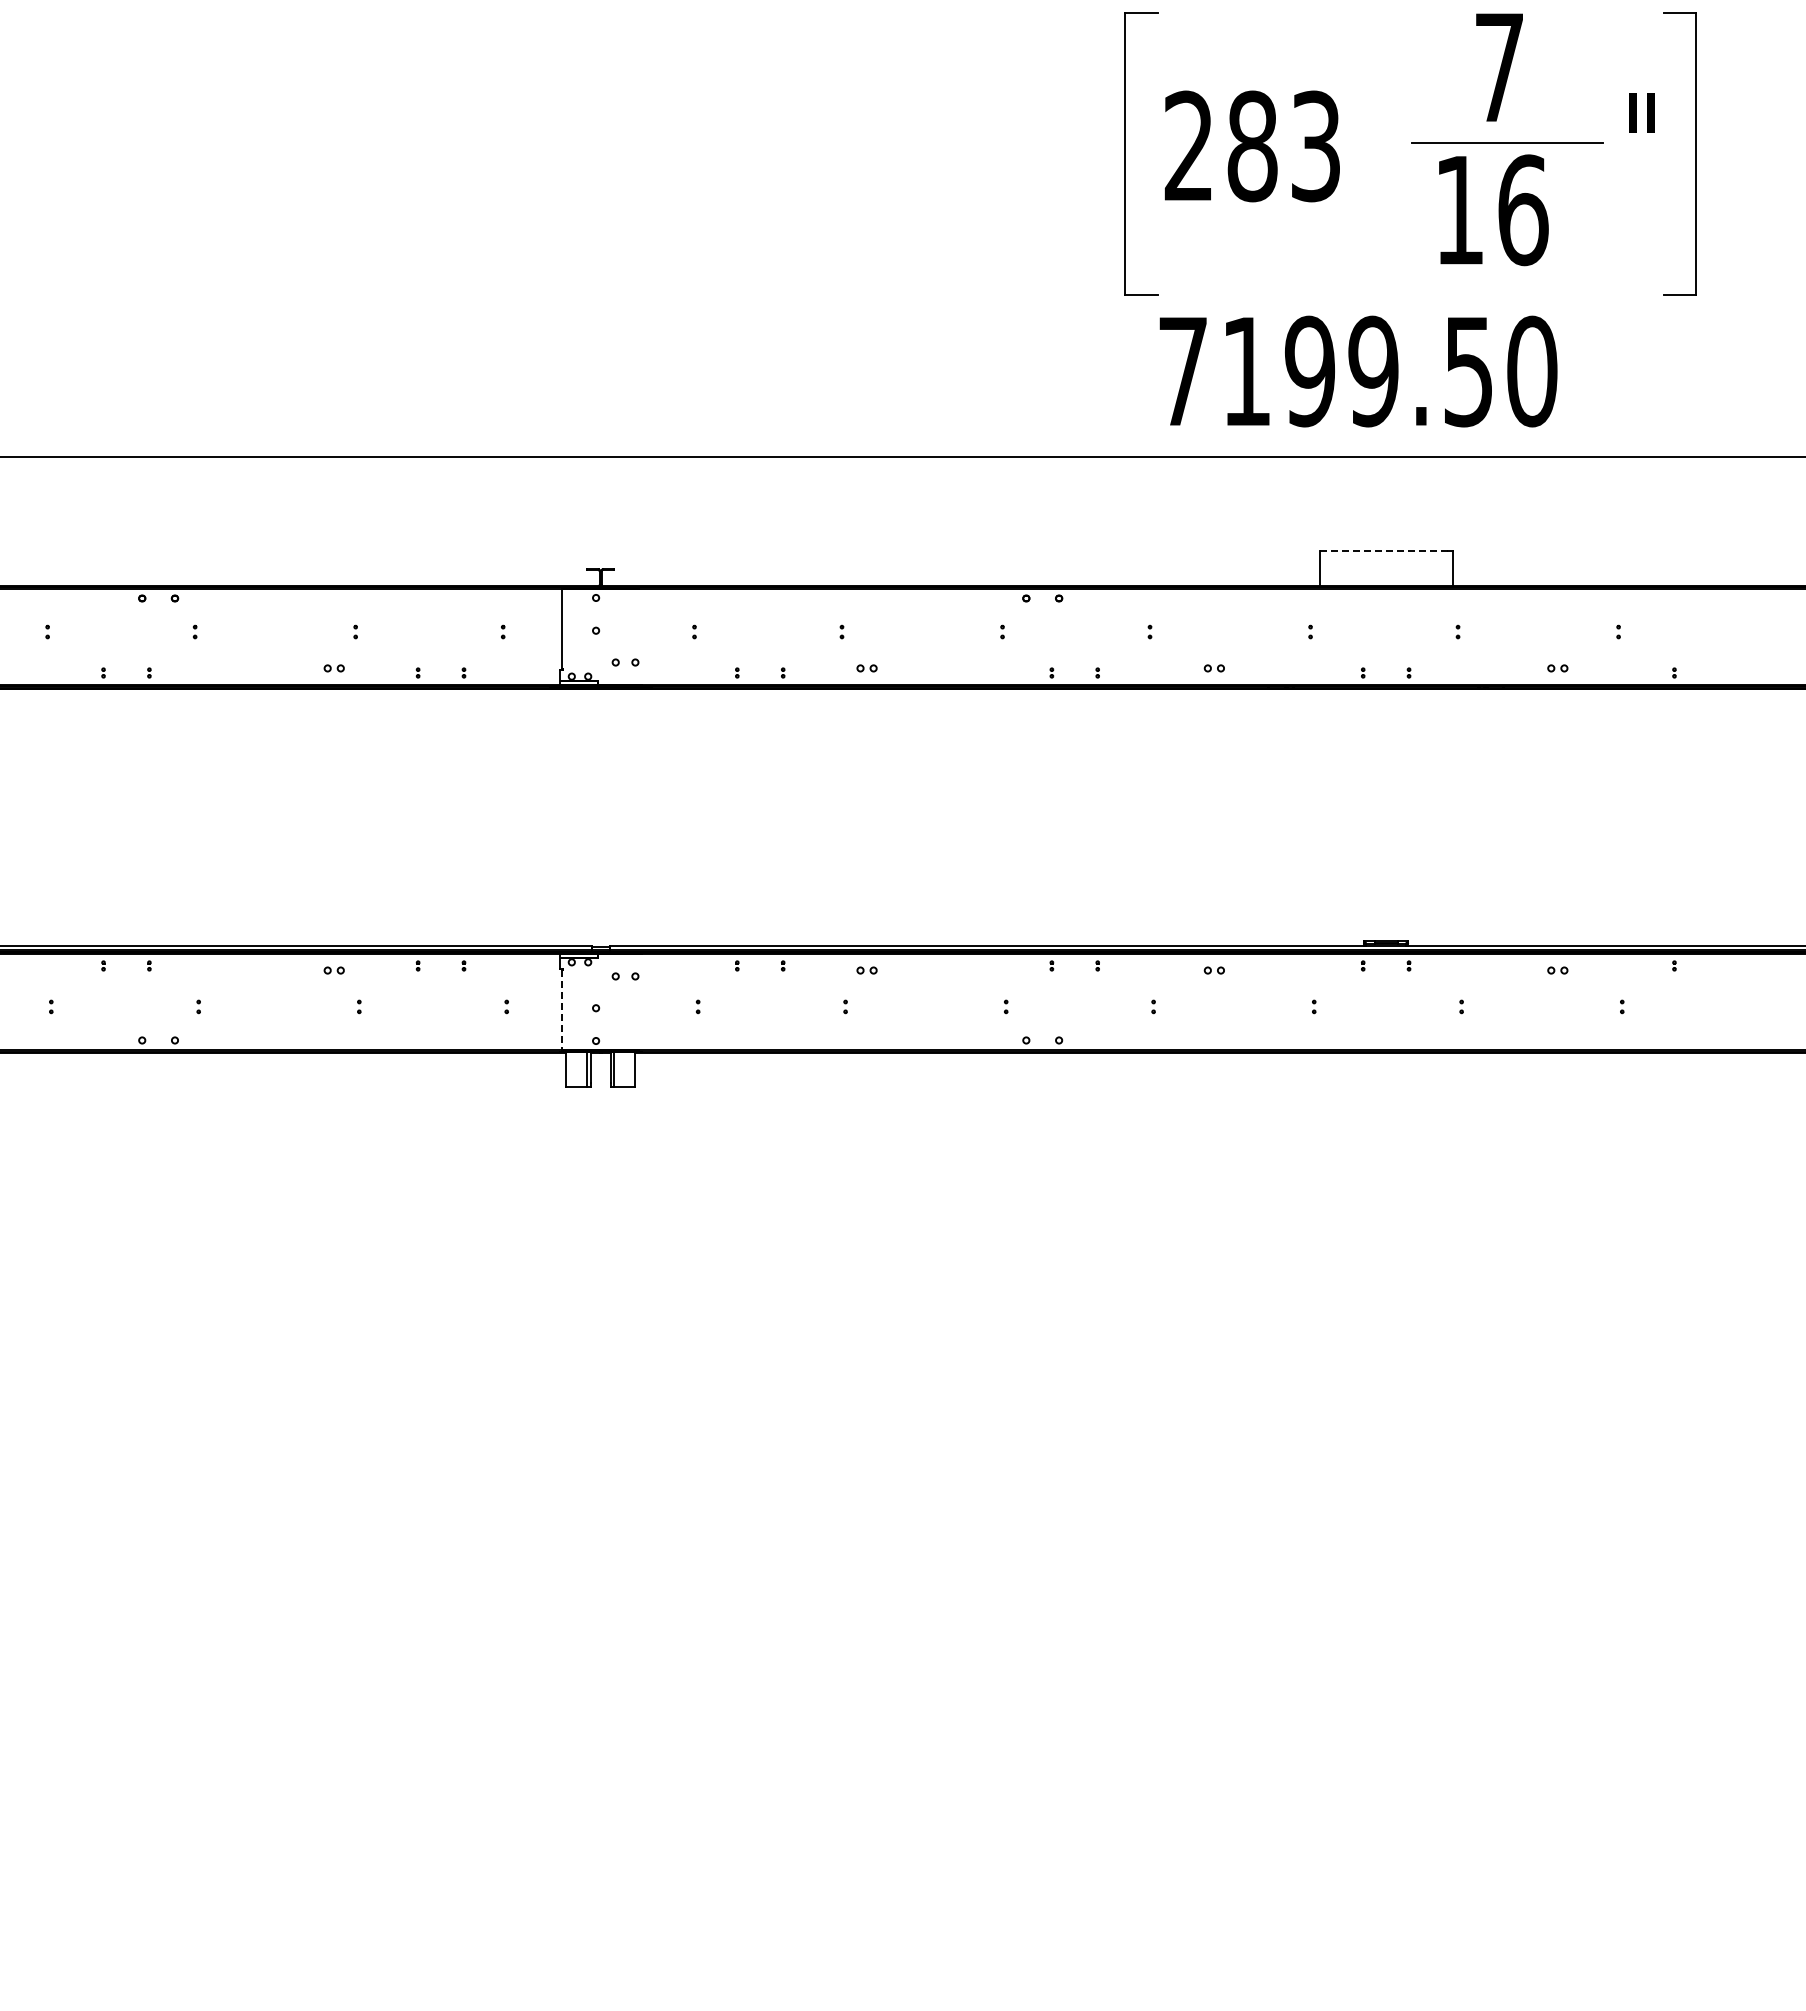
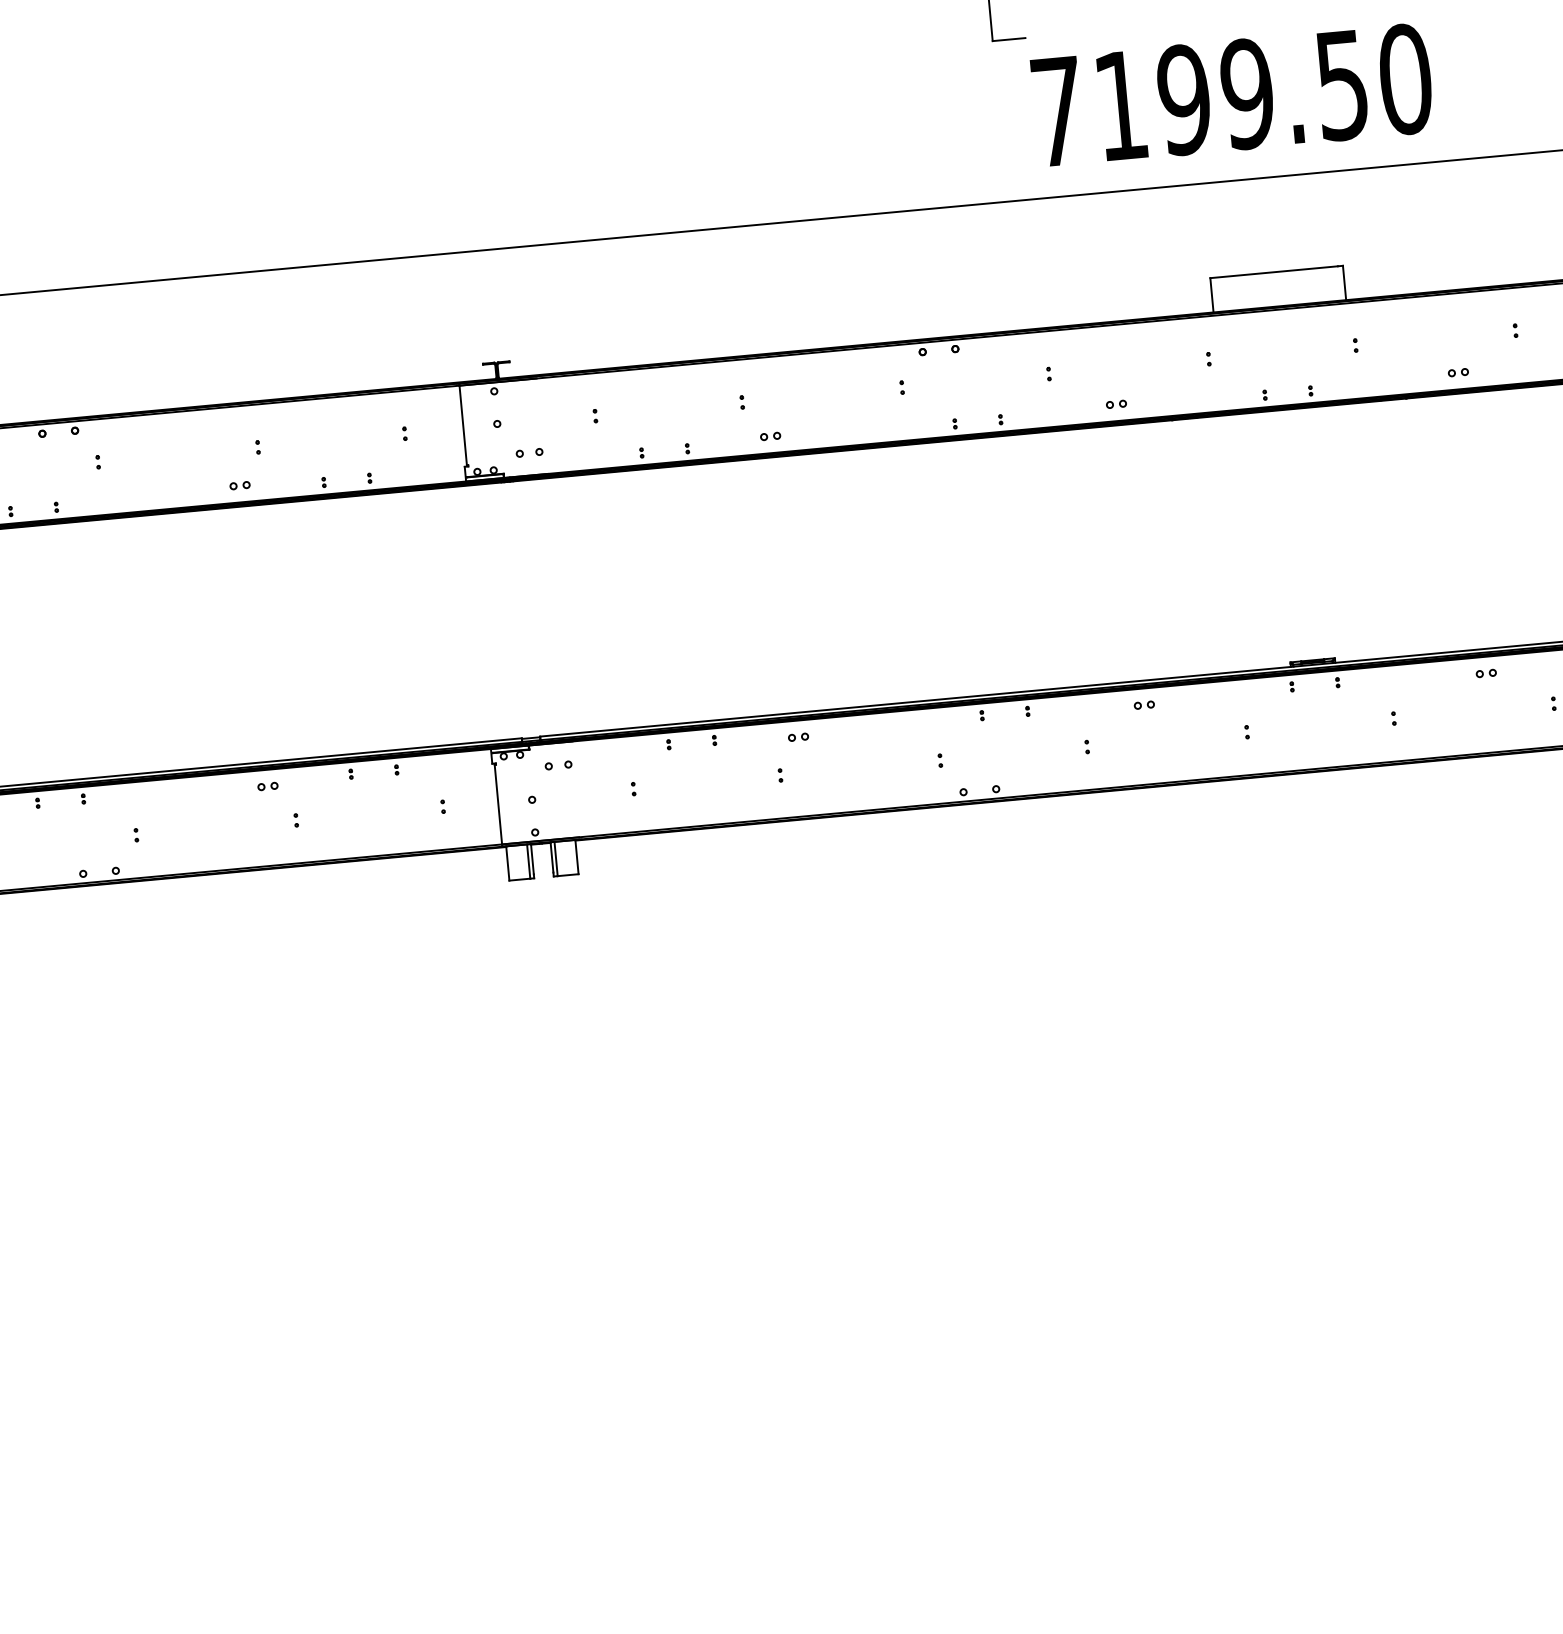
line: (1384, 551) -> (1275, 272), dashed -> solid
line: (562, 1009) -> (498, 804), dashed -> solid

